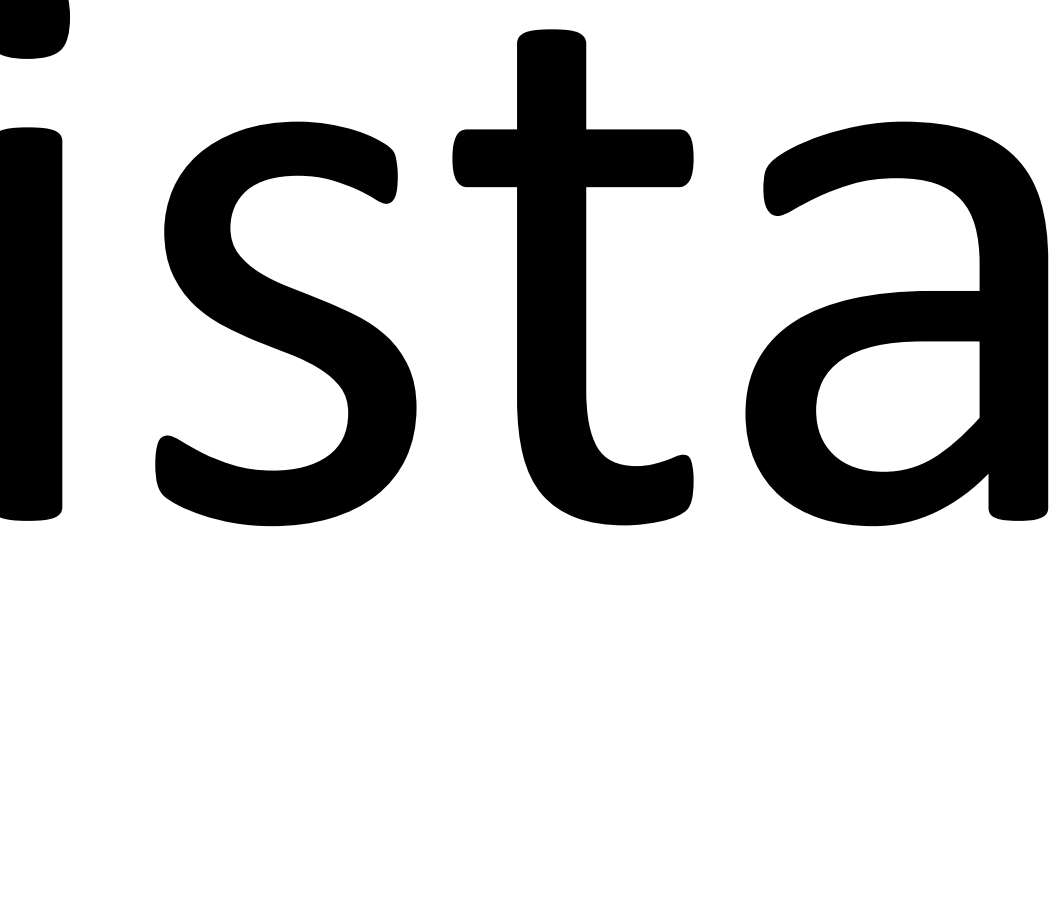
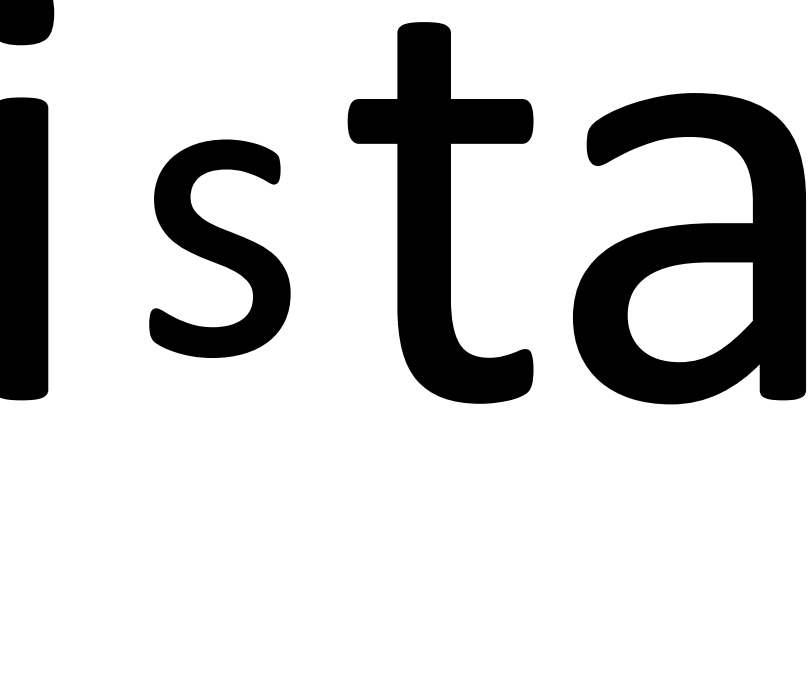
part: (285, 323) -> (219, 248), size x0.7

